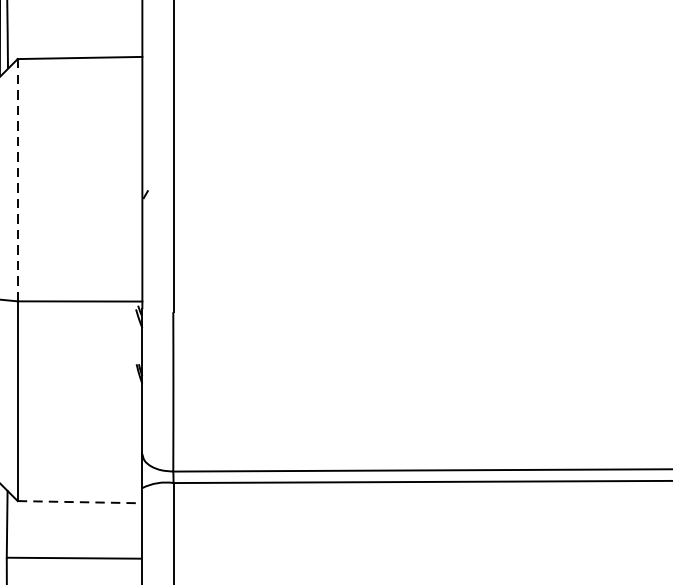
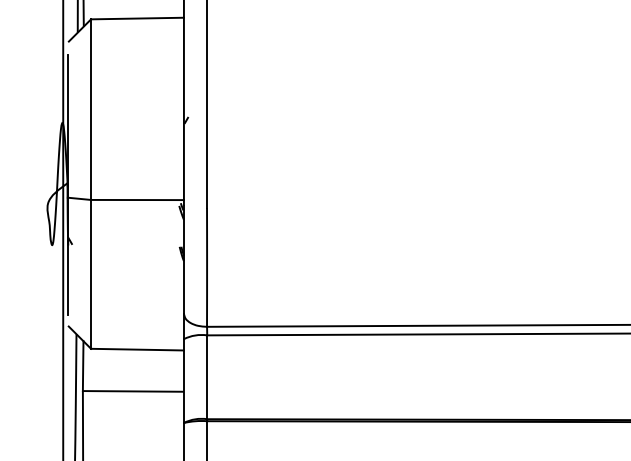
line: (18, 181) -> (91, 110), dashed -> solid
line: (81, 501) -> (138, 349), dashed -> solid

